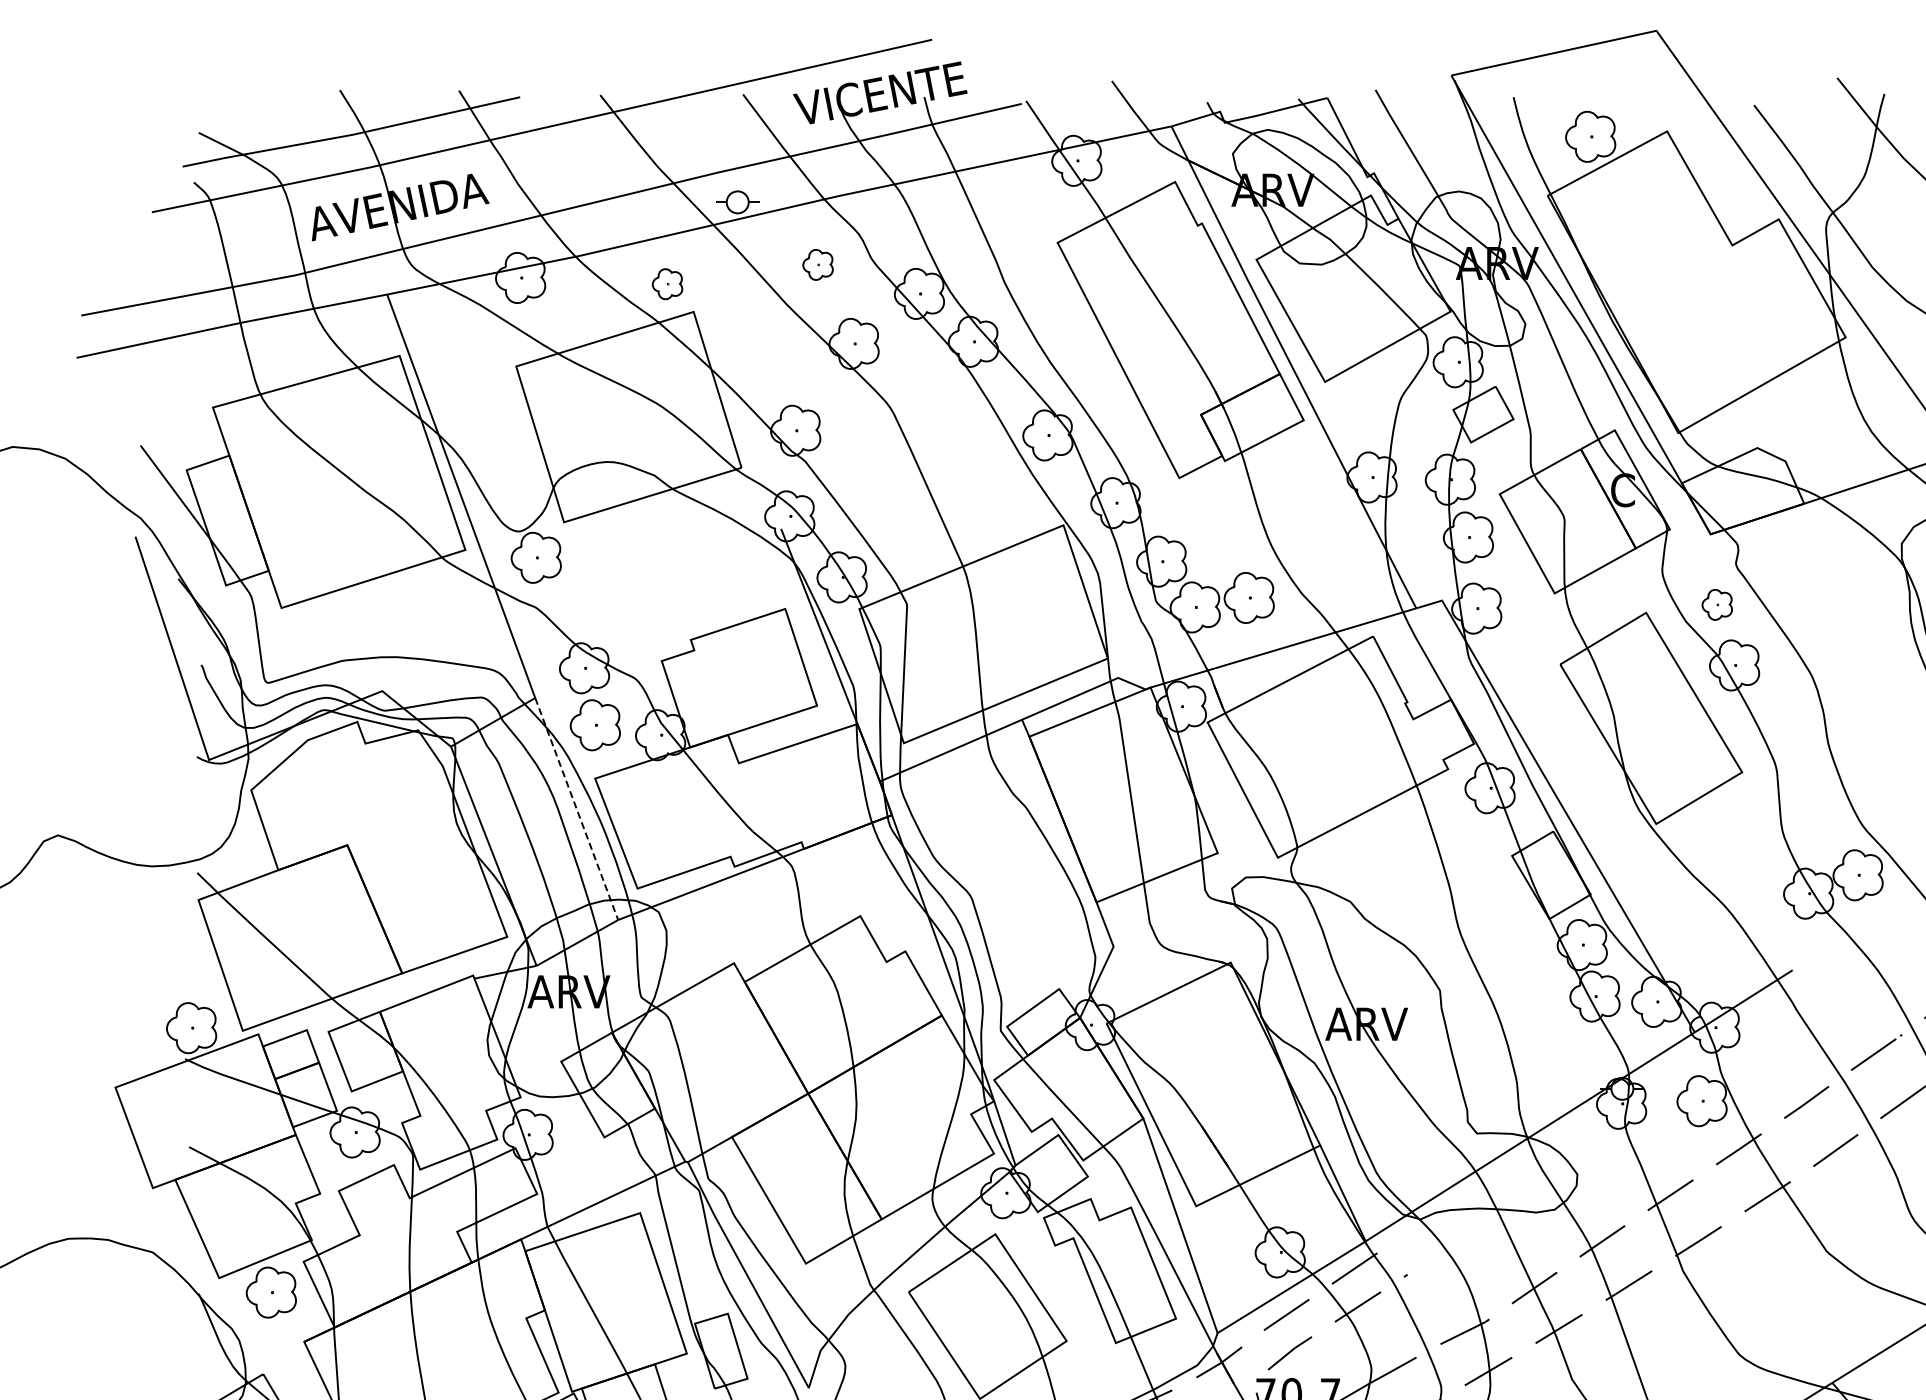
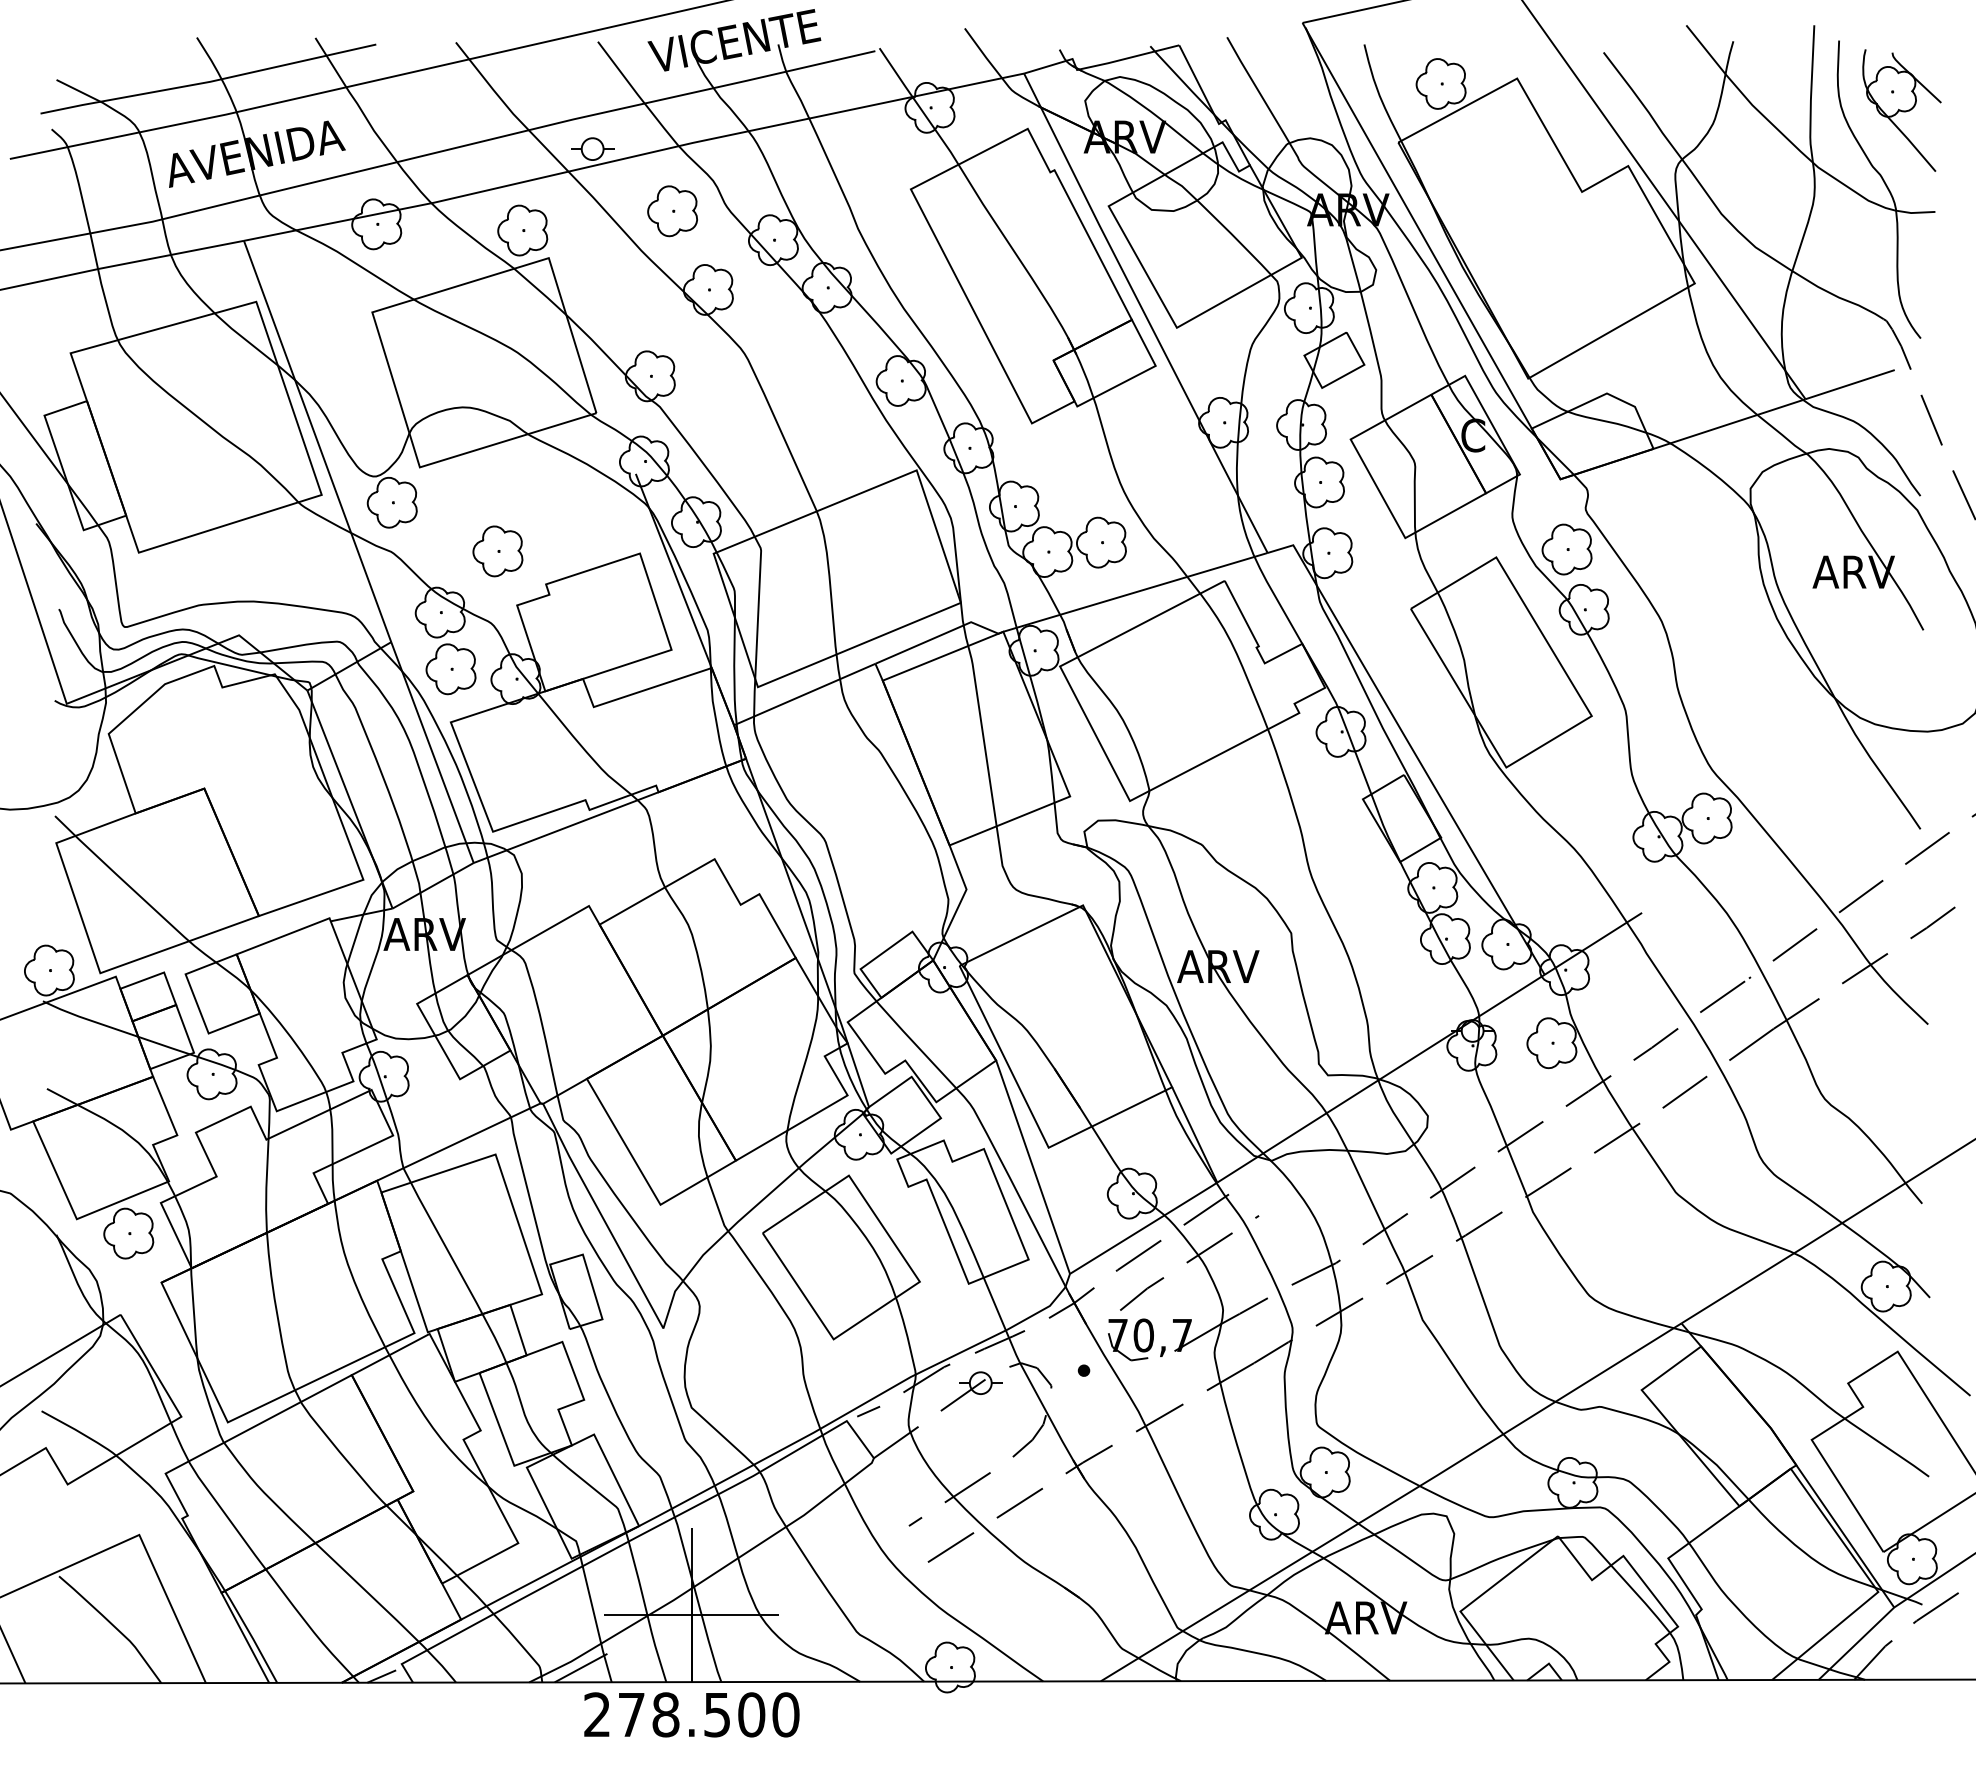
part: (817, 265) -> (672, 211), size x1.67
part: (667, 284) -> (522, 230), size x1.67
part: (1716, 604) -> (1566, 549), size x1.67
part: (642, 606) -> (497, 551), added
line: (576, 808) -> (432, 752), dashed -> solid

